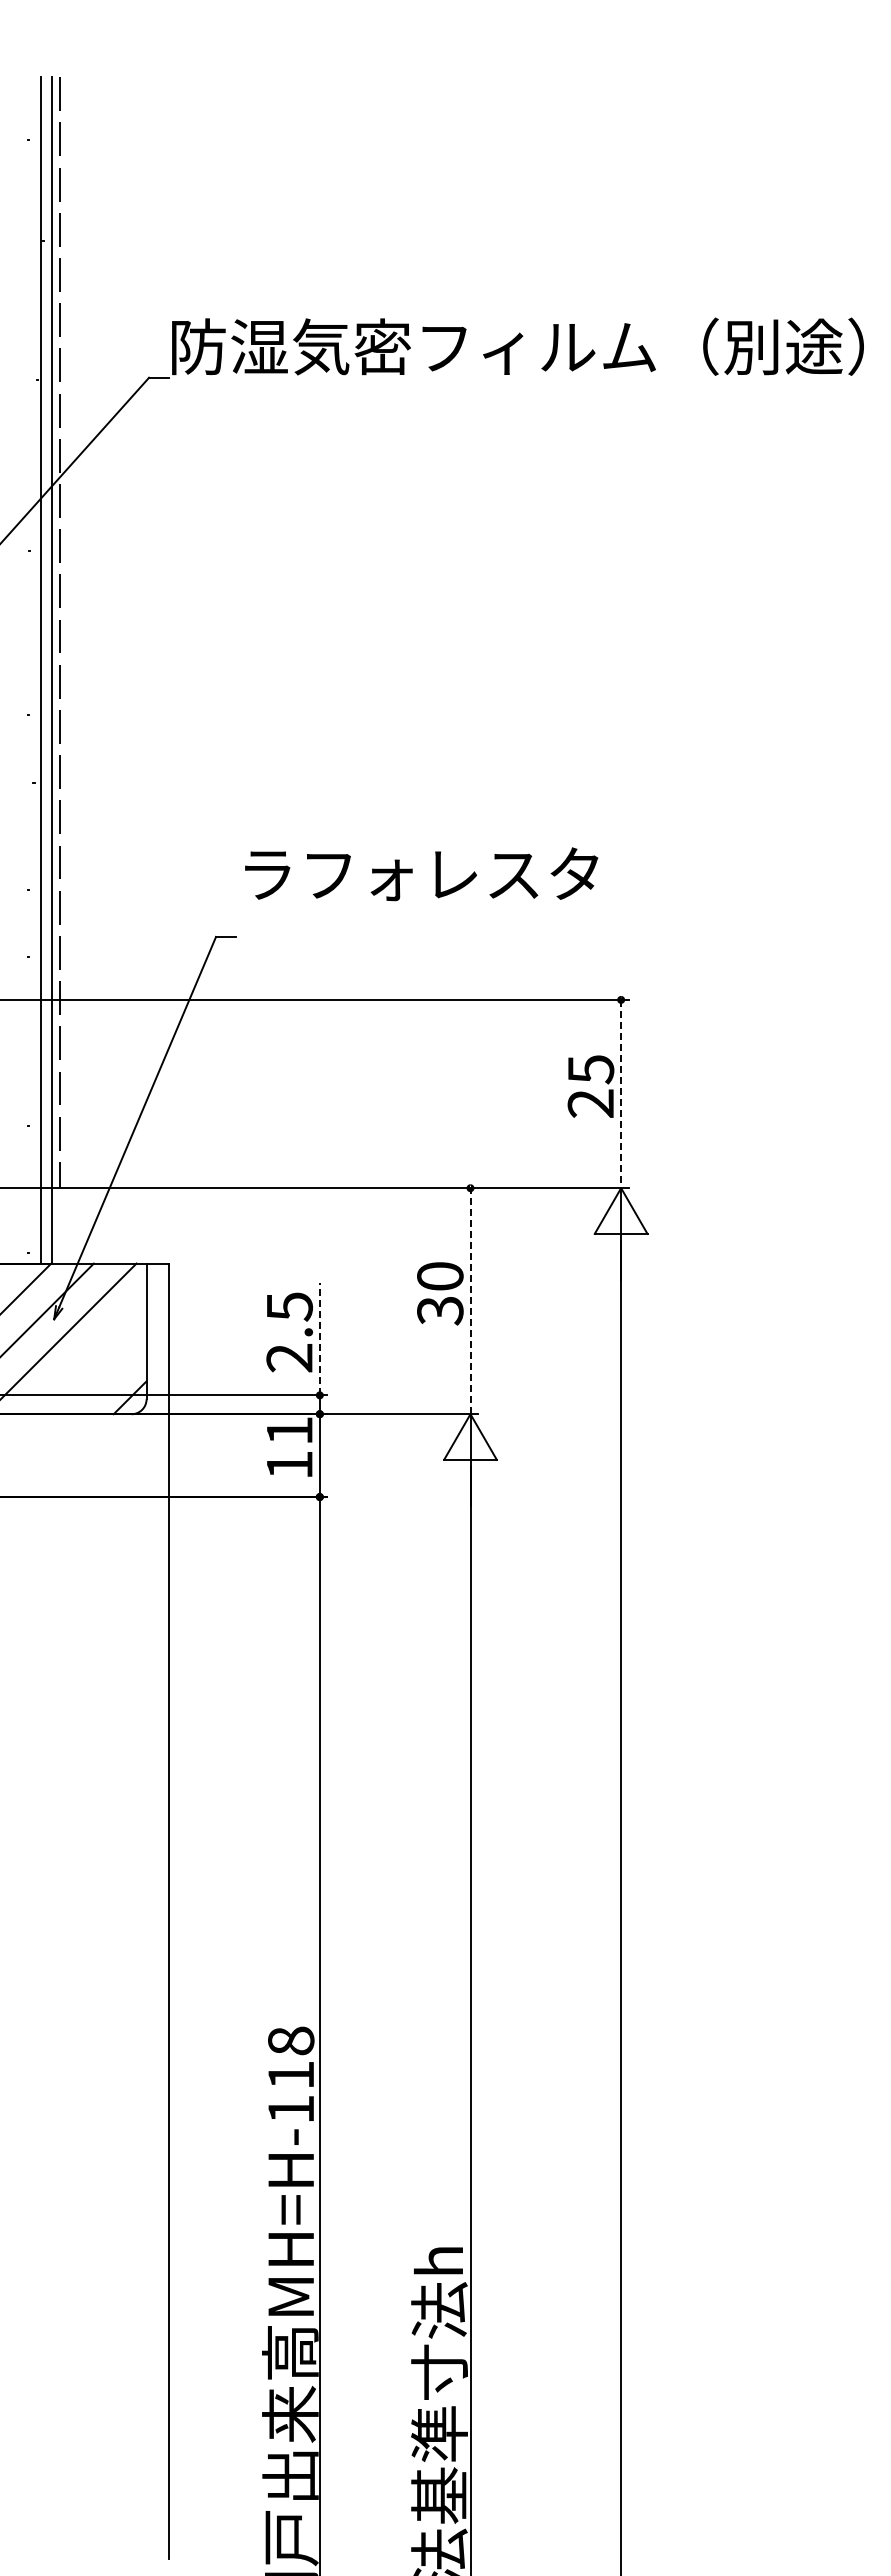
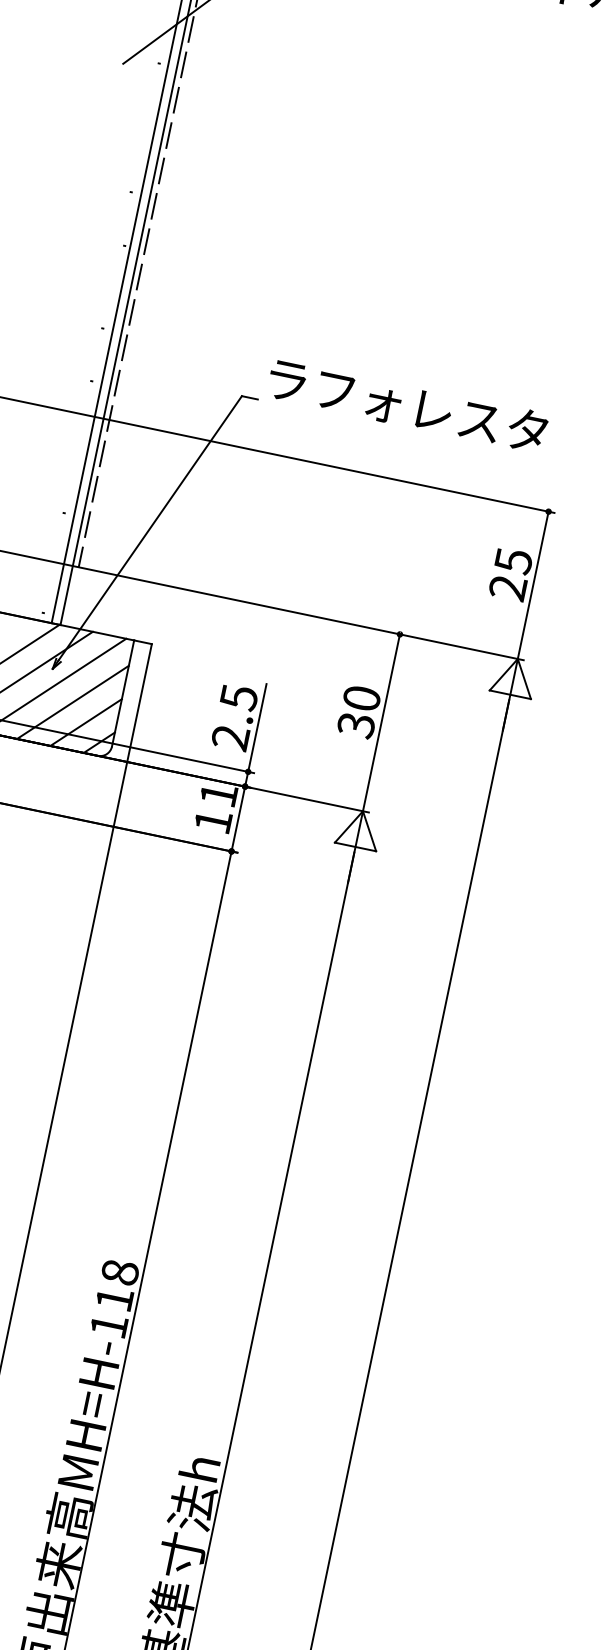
text: (421, 874) -> (407, 405), moved
line: (621, 1094) -> (533, 585), dashed -> solid
line: (470, 1300) -> (381, 722), dashed -> solid
line: (319, 1338) -> (257, 727), dashed -> solid
line: (87, 1355) -> (72, 702), added
line: (108, 1376) -> (85, 722), added

